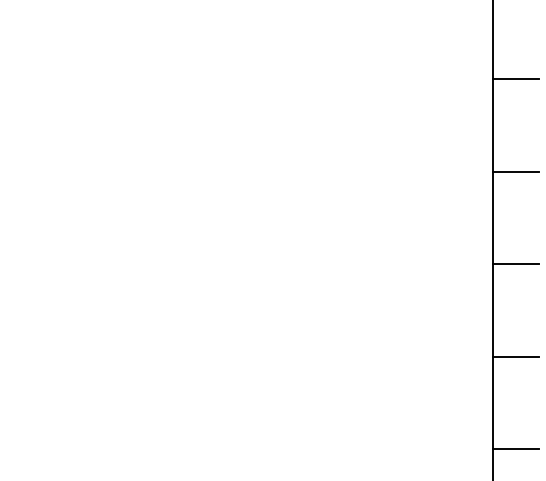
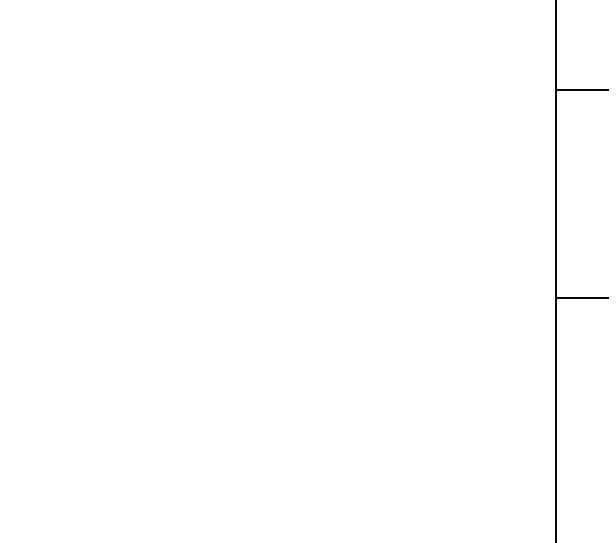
line: (516, 172) -> (582, 194), removed
line: (516, 356) -> (582, 402), removed
line: (516, 448) -> (582, 506), removed

